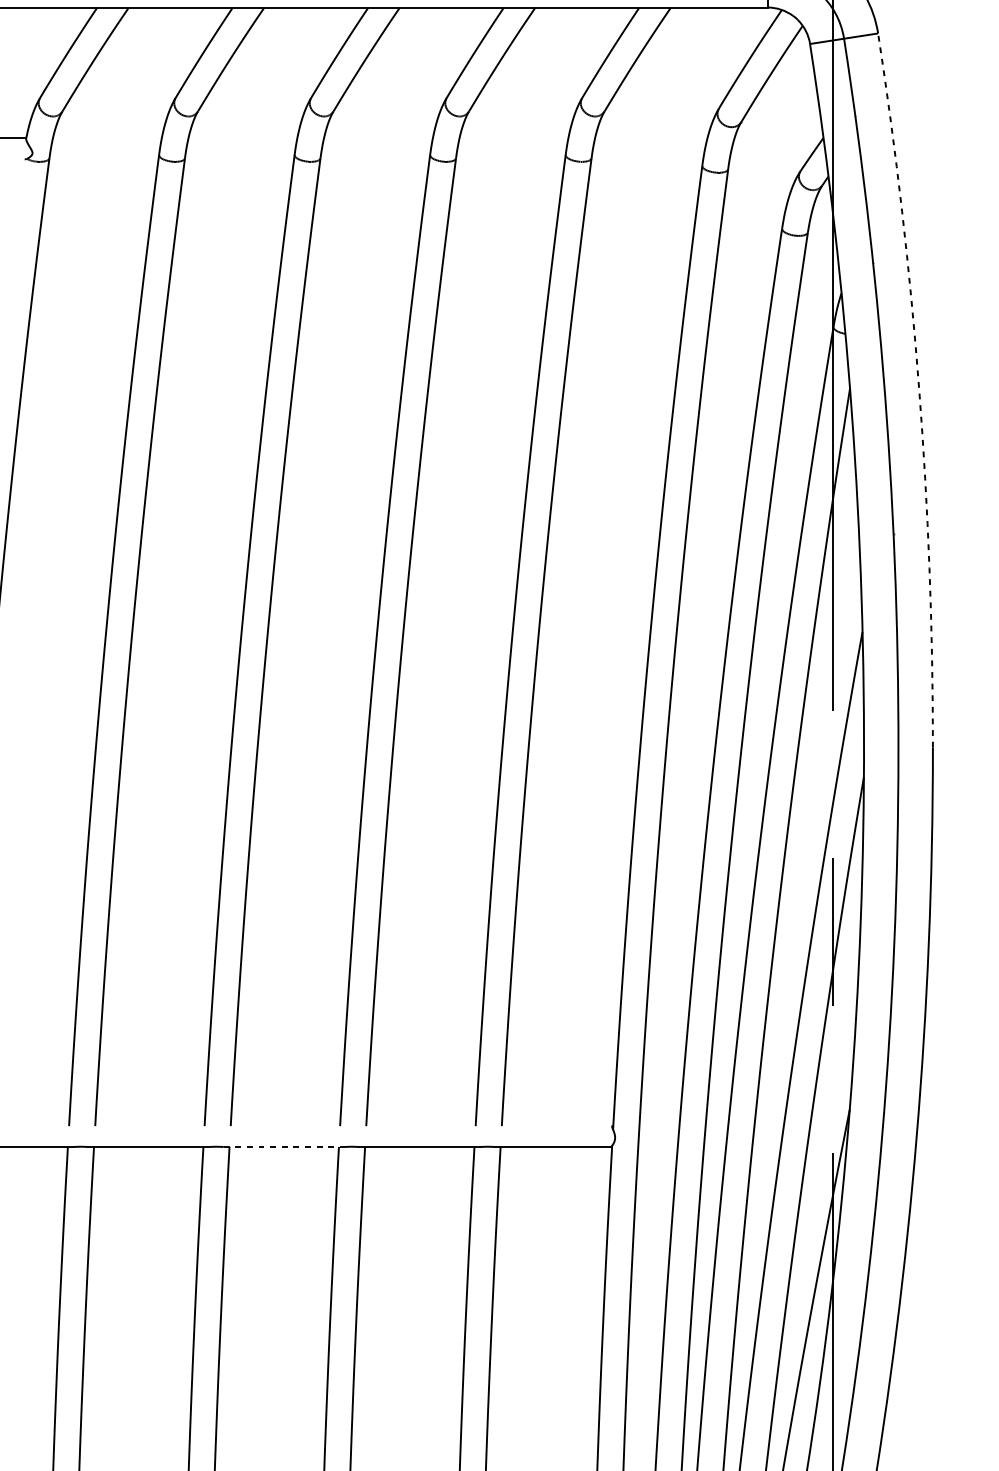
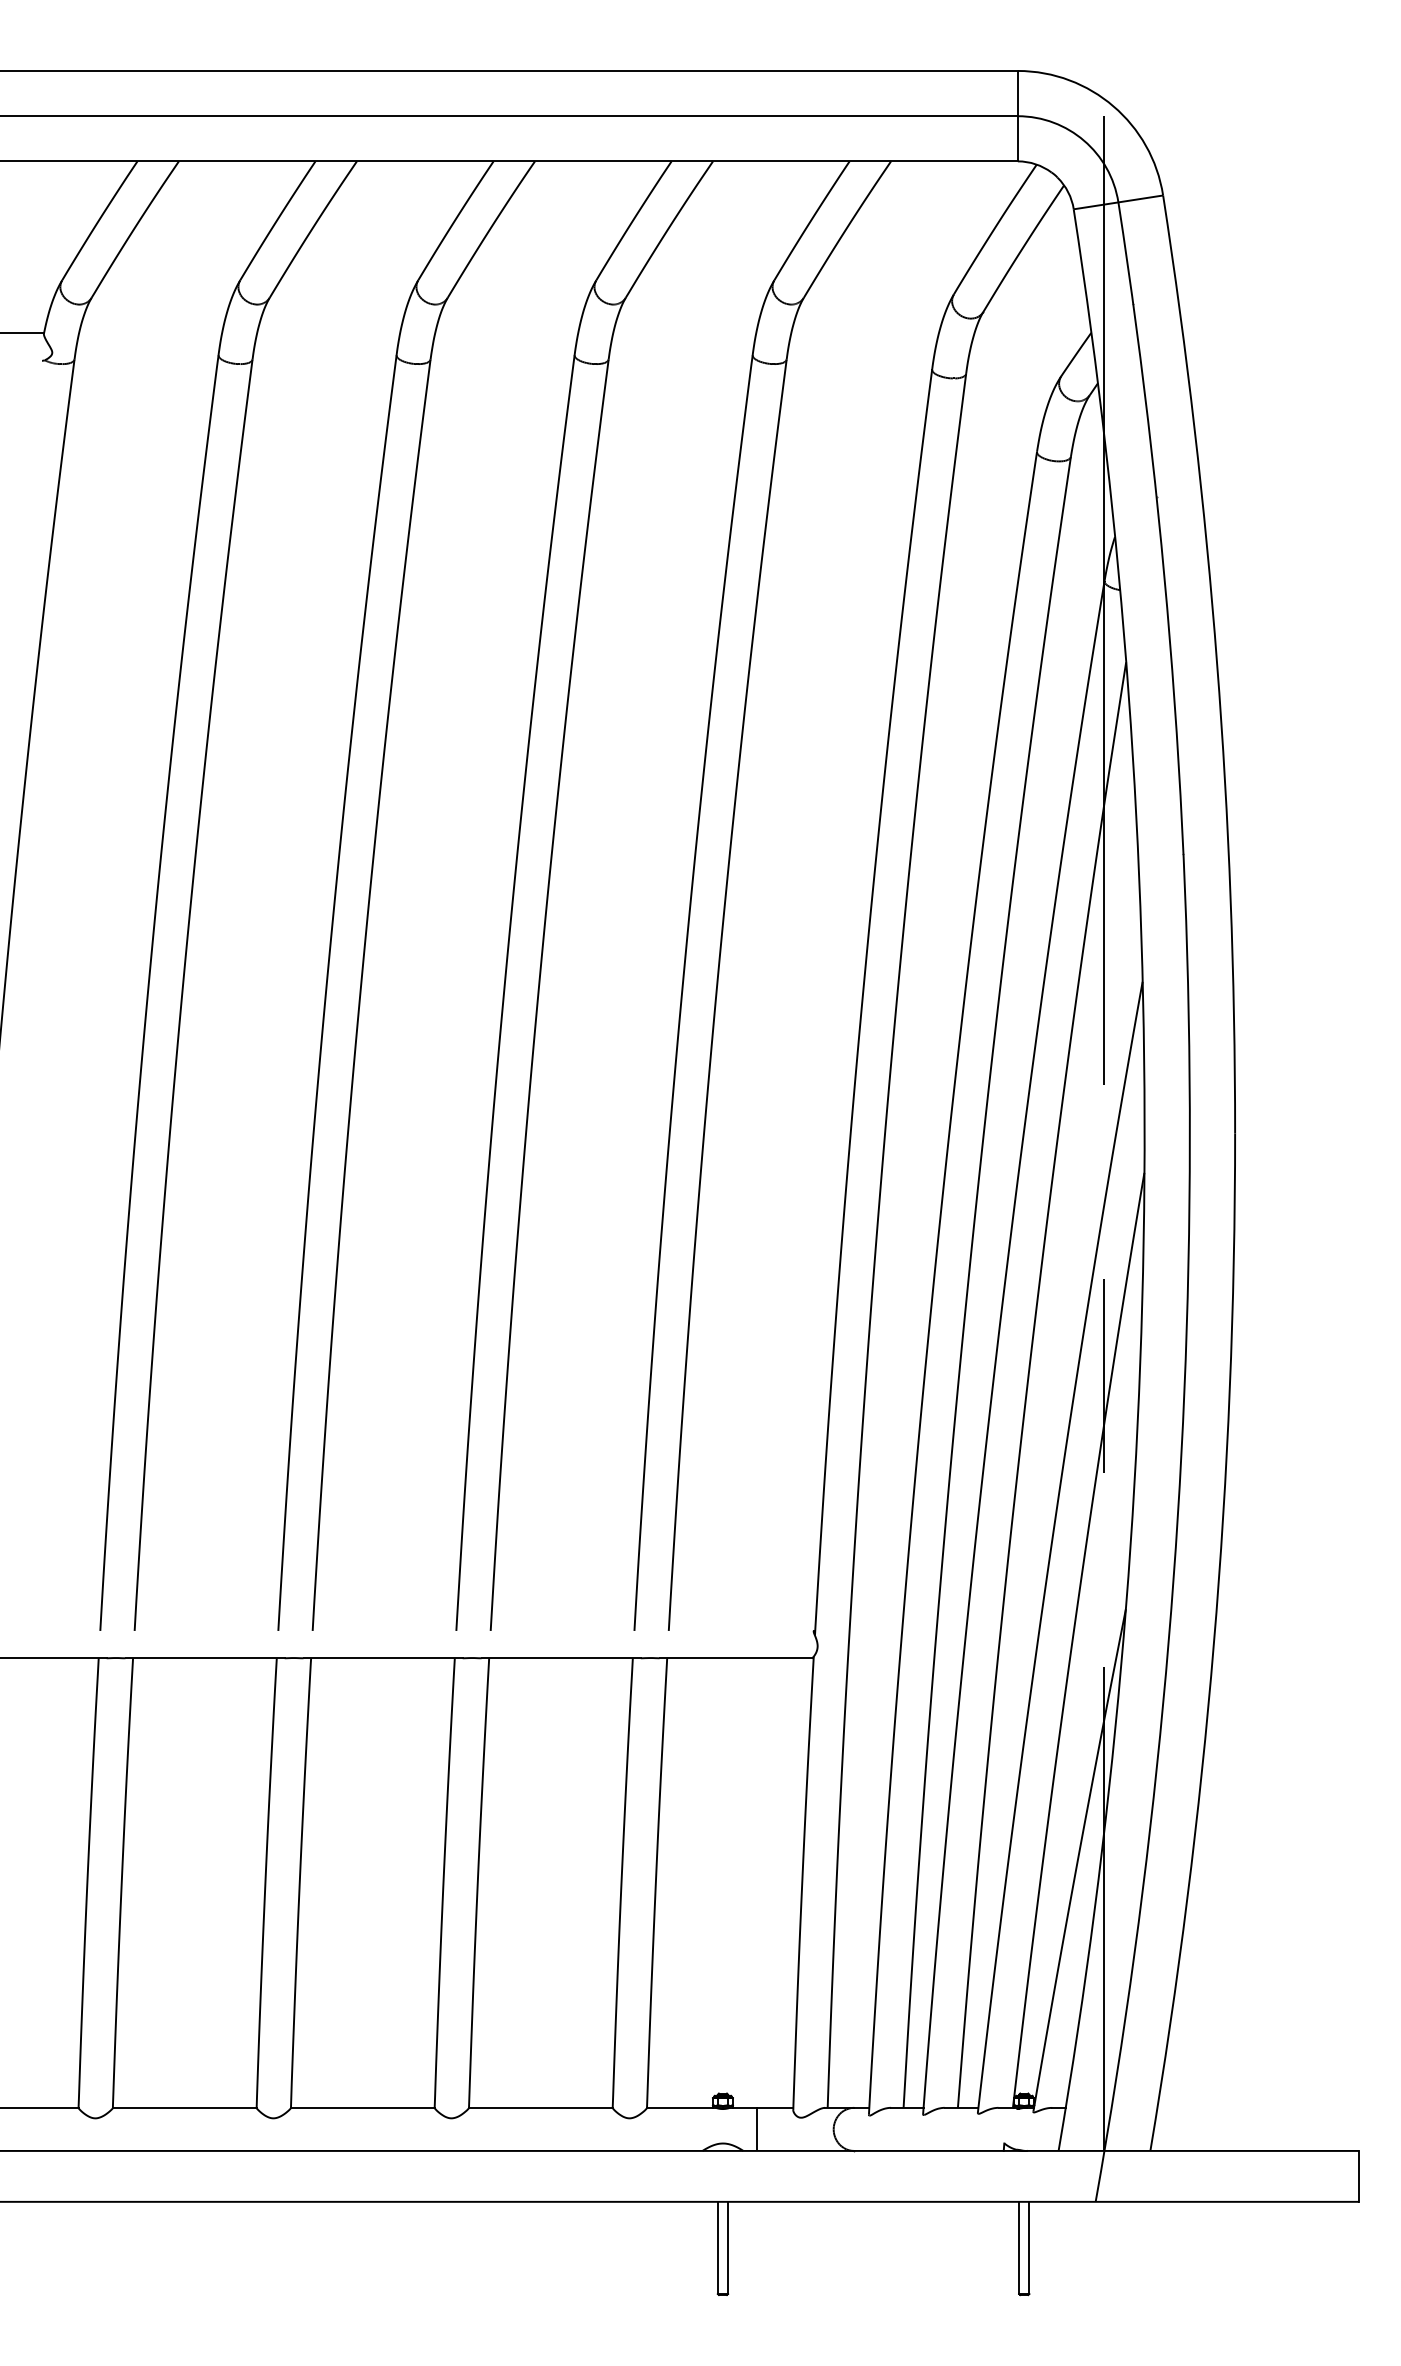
arc: (919, 389) -> (1217, 663), dashed -> solid
line: (284, 1147) -> (383, 1658), dashed -> solid

